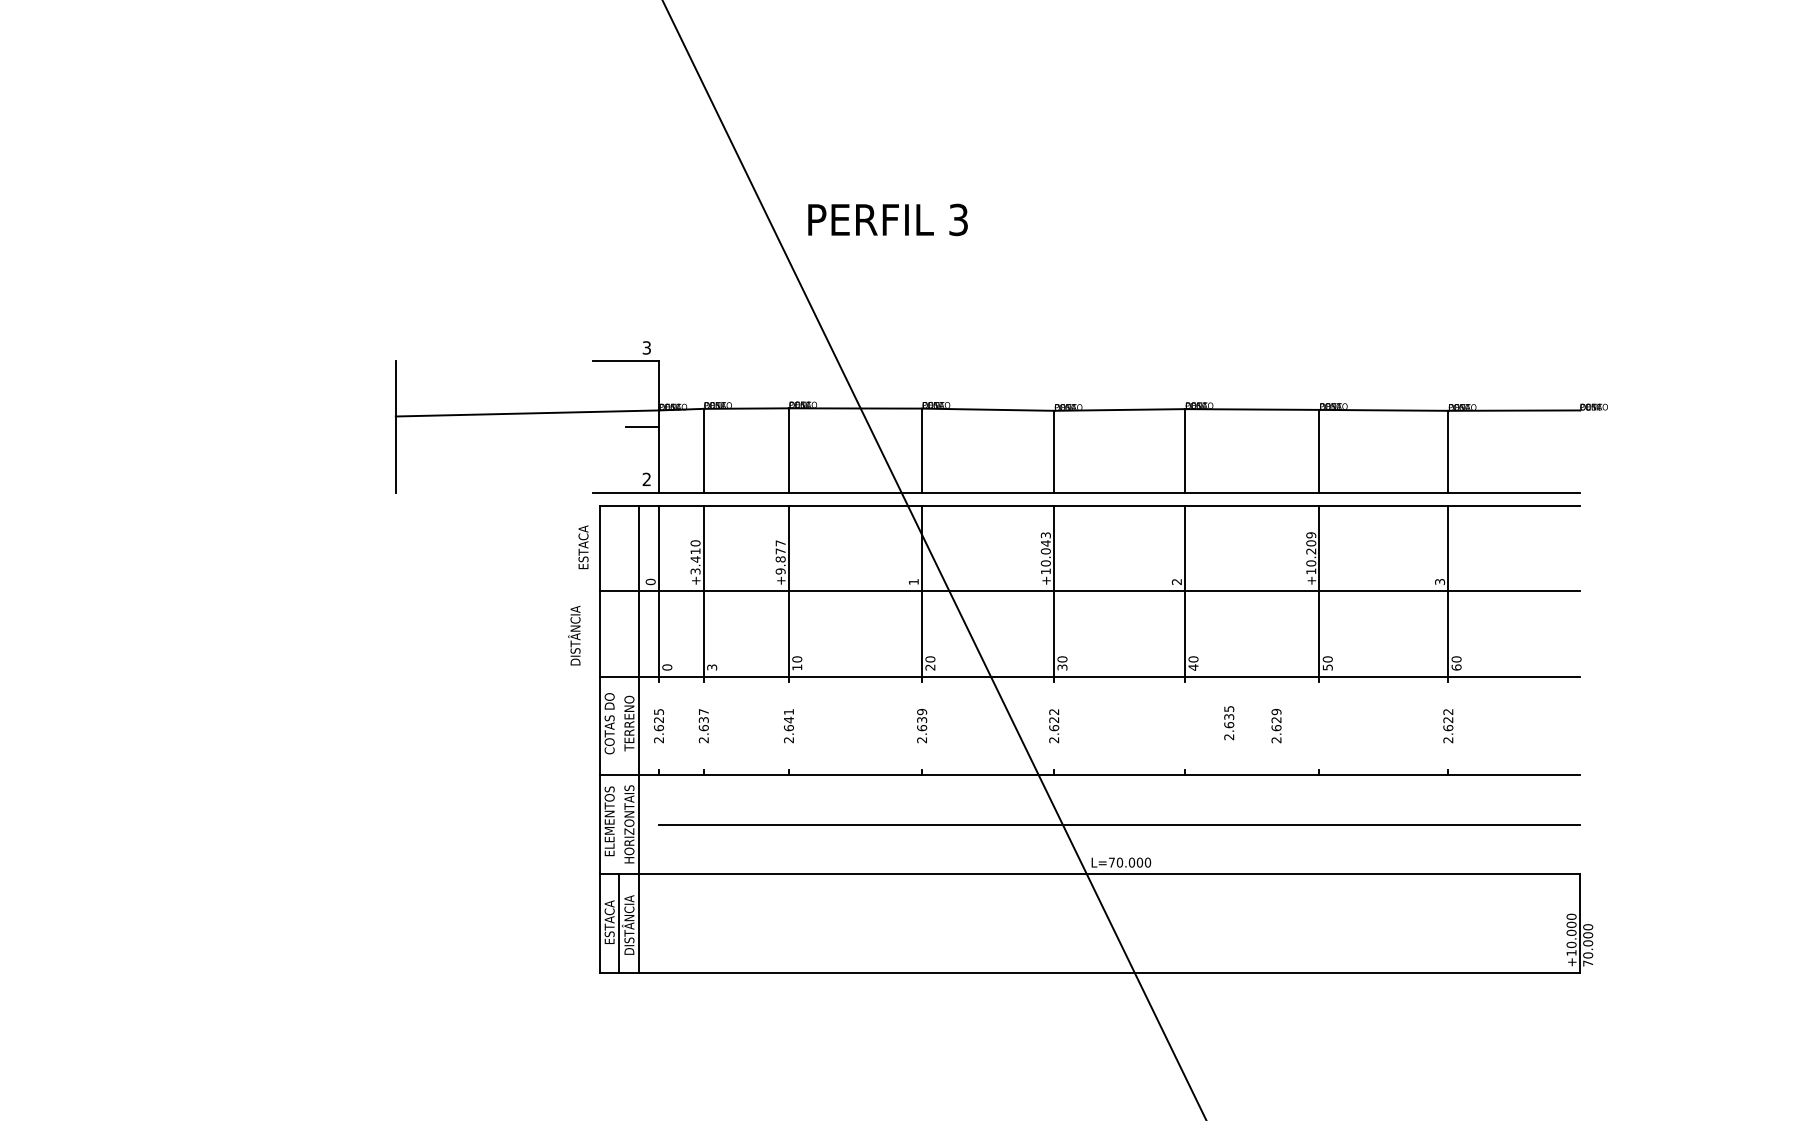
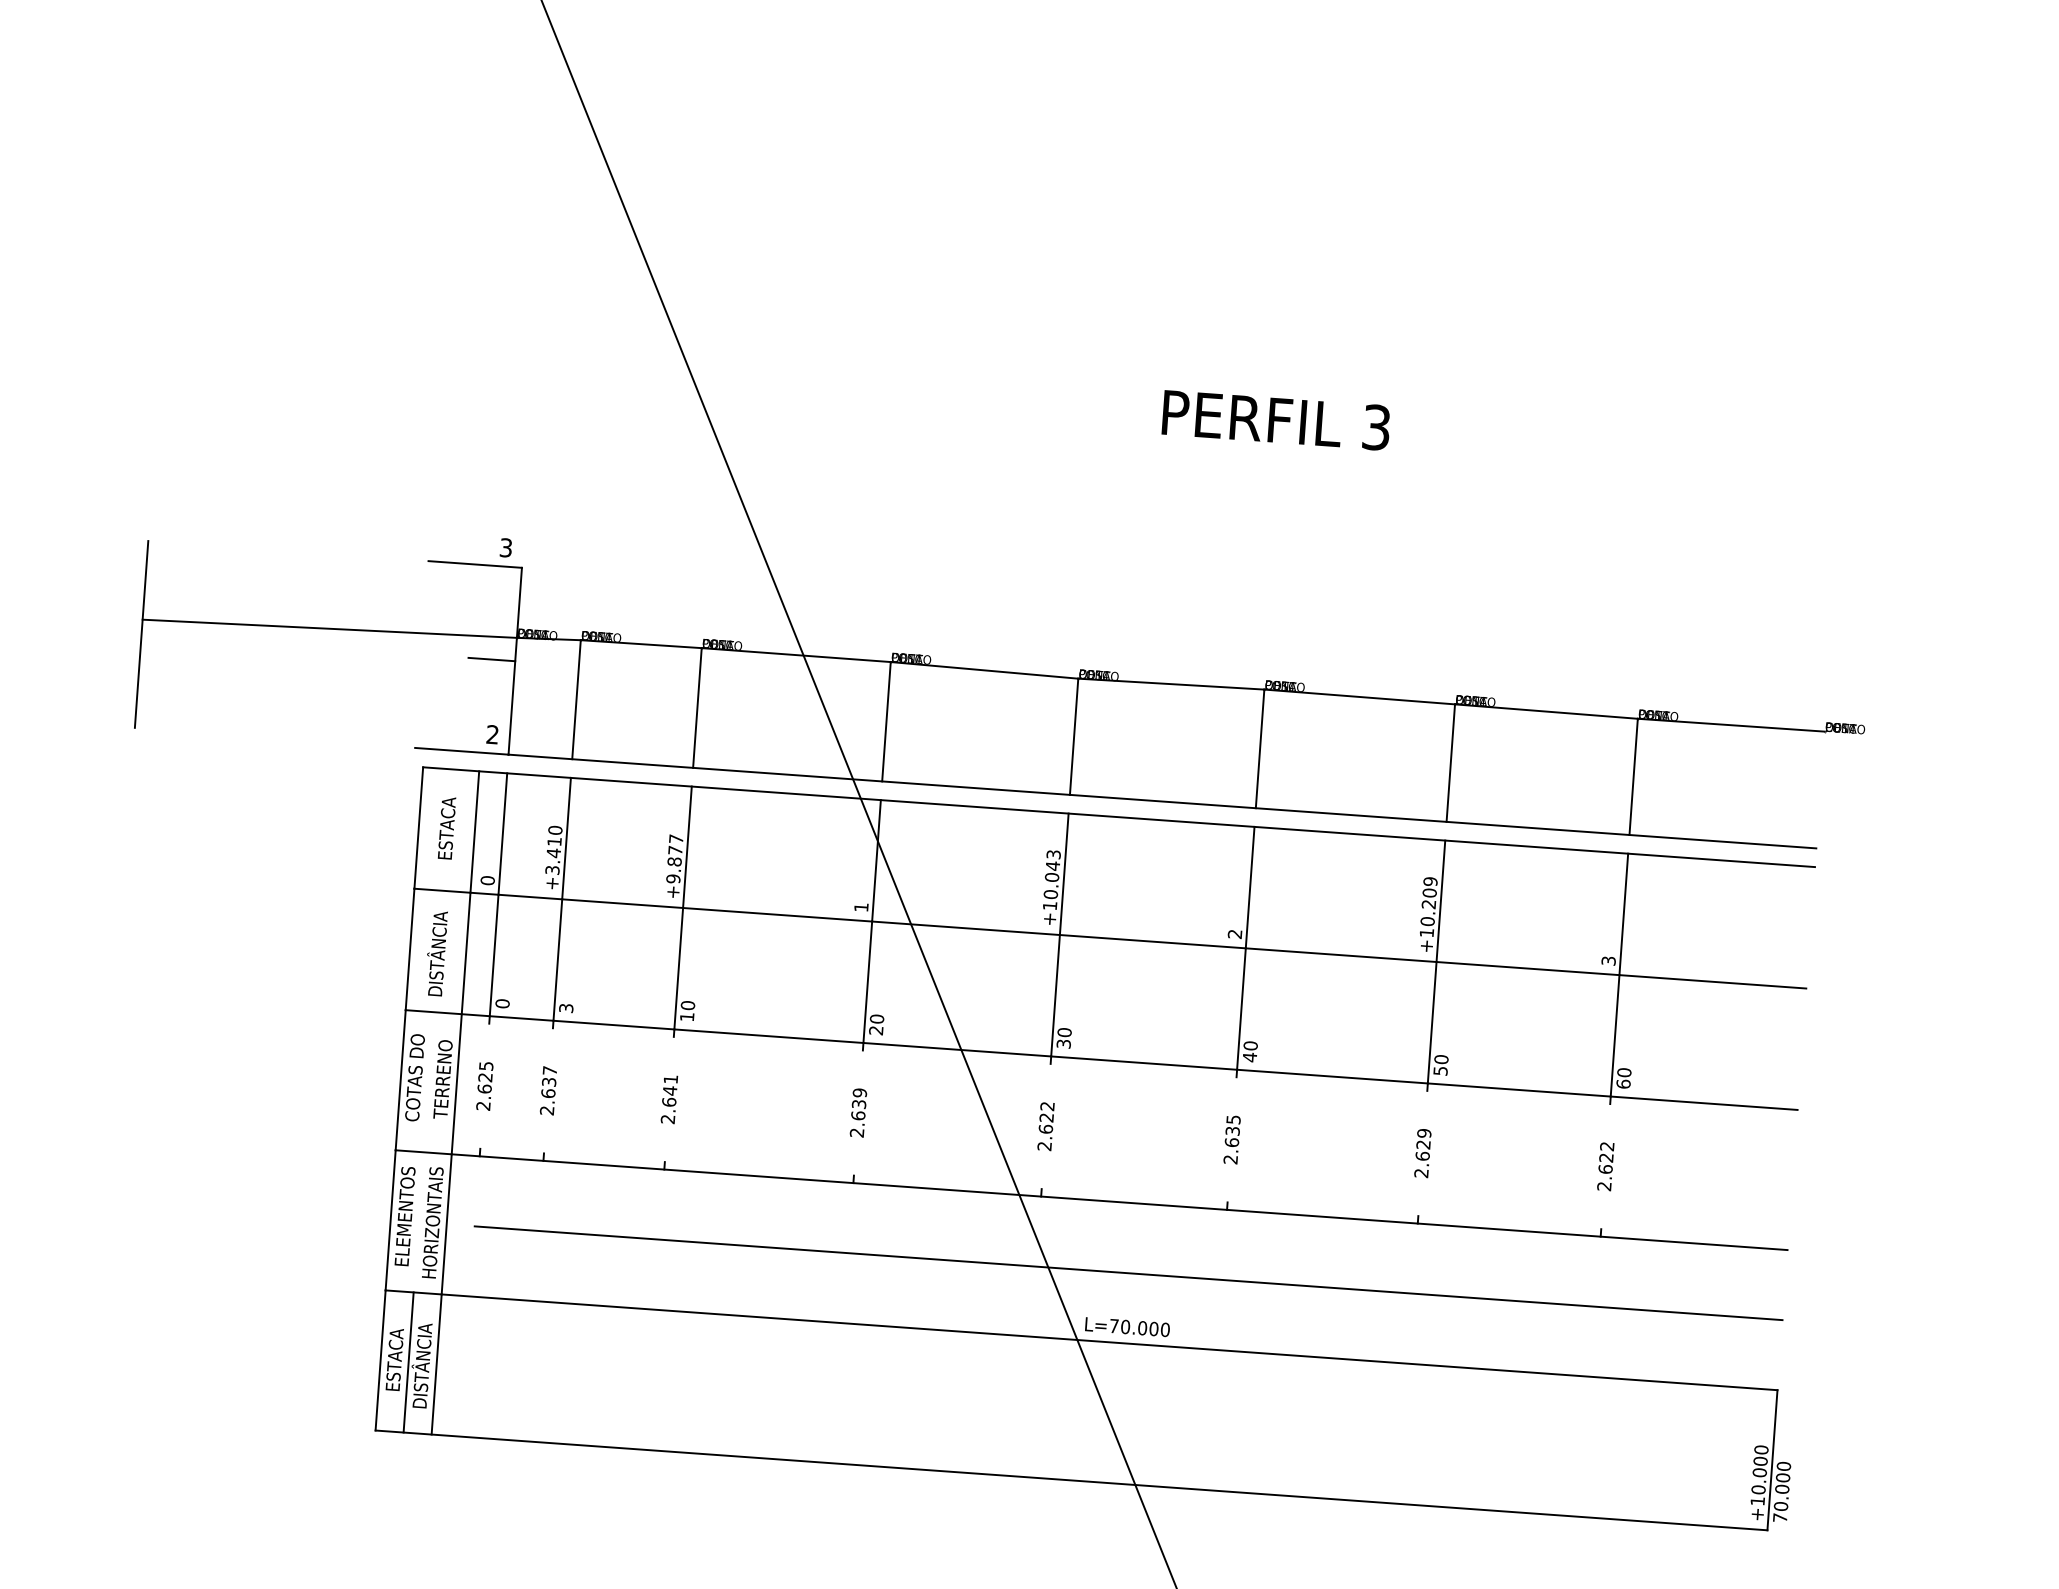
text: (887, 219) -> (1275, 419), moved
text: (583, 547) -> (446, 828), moved
text: (574, 635) -> (436, 953), moved
text: (1229, 723) -> (1232, 1140), moved
text: (1276, 726) -> (1422, 1153), moved

